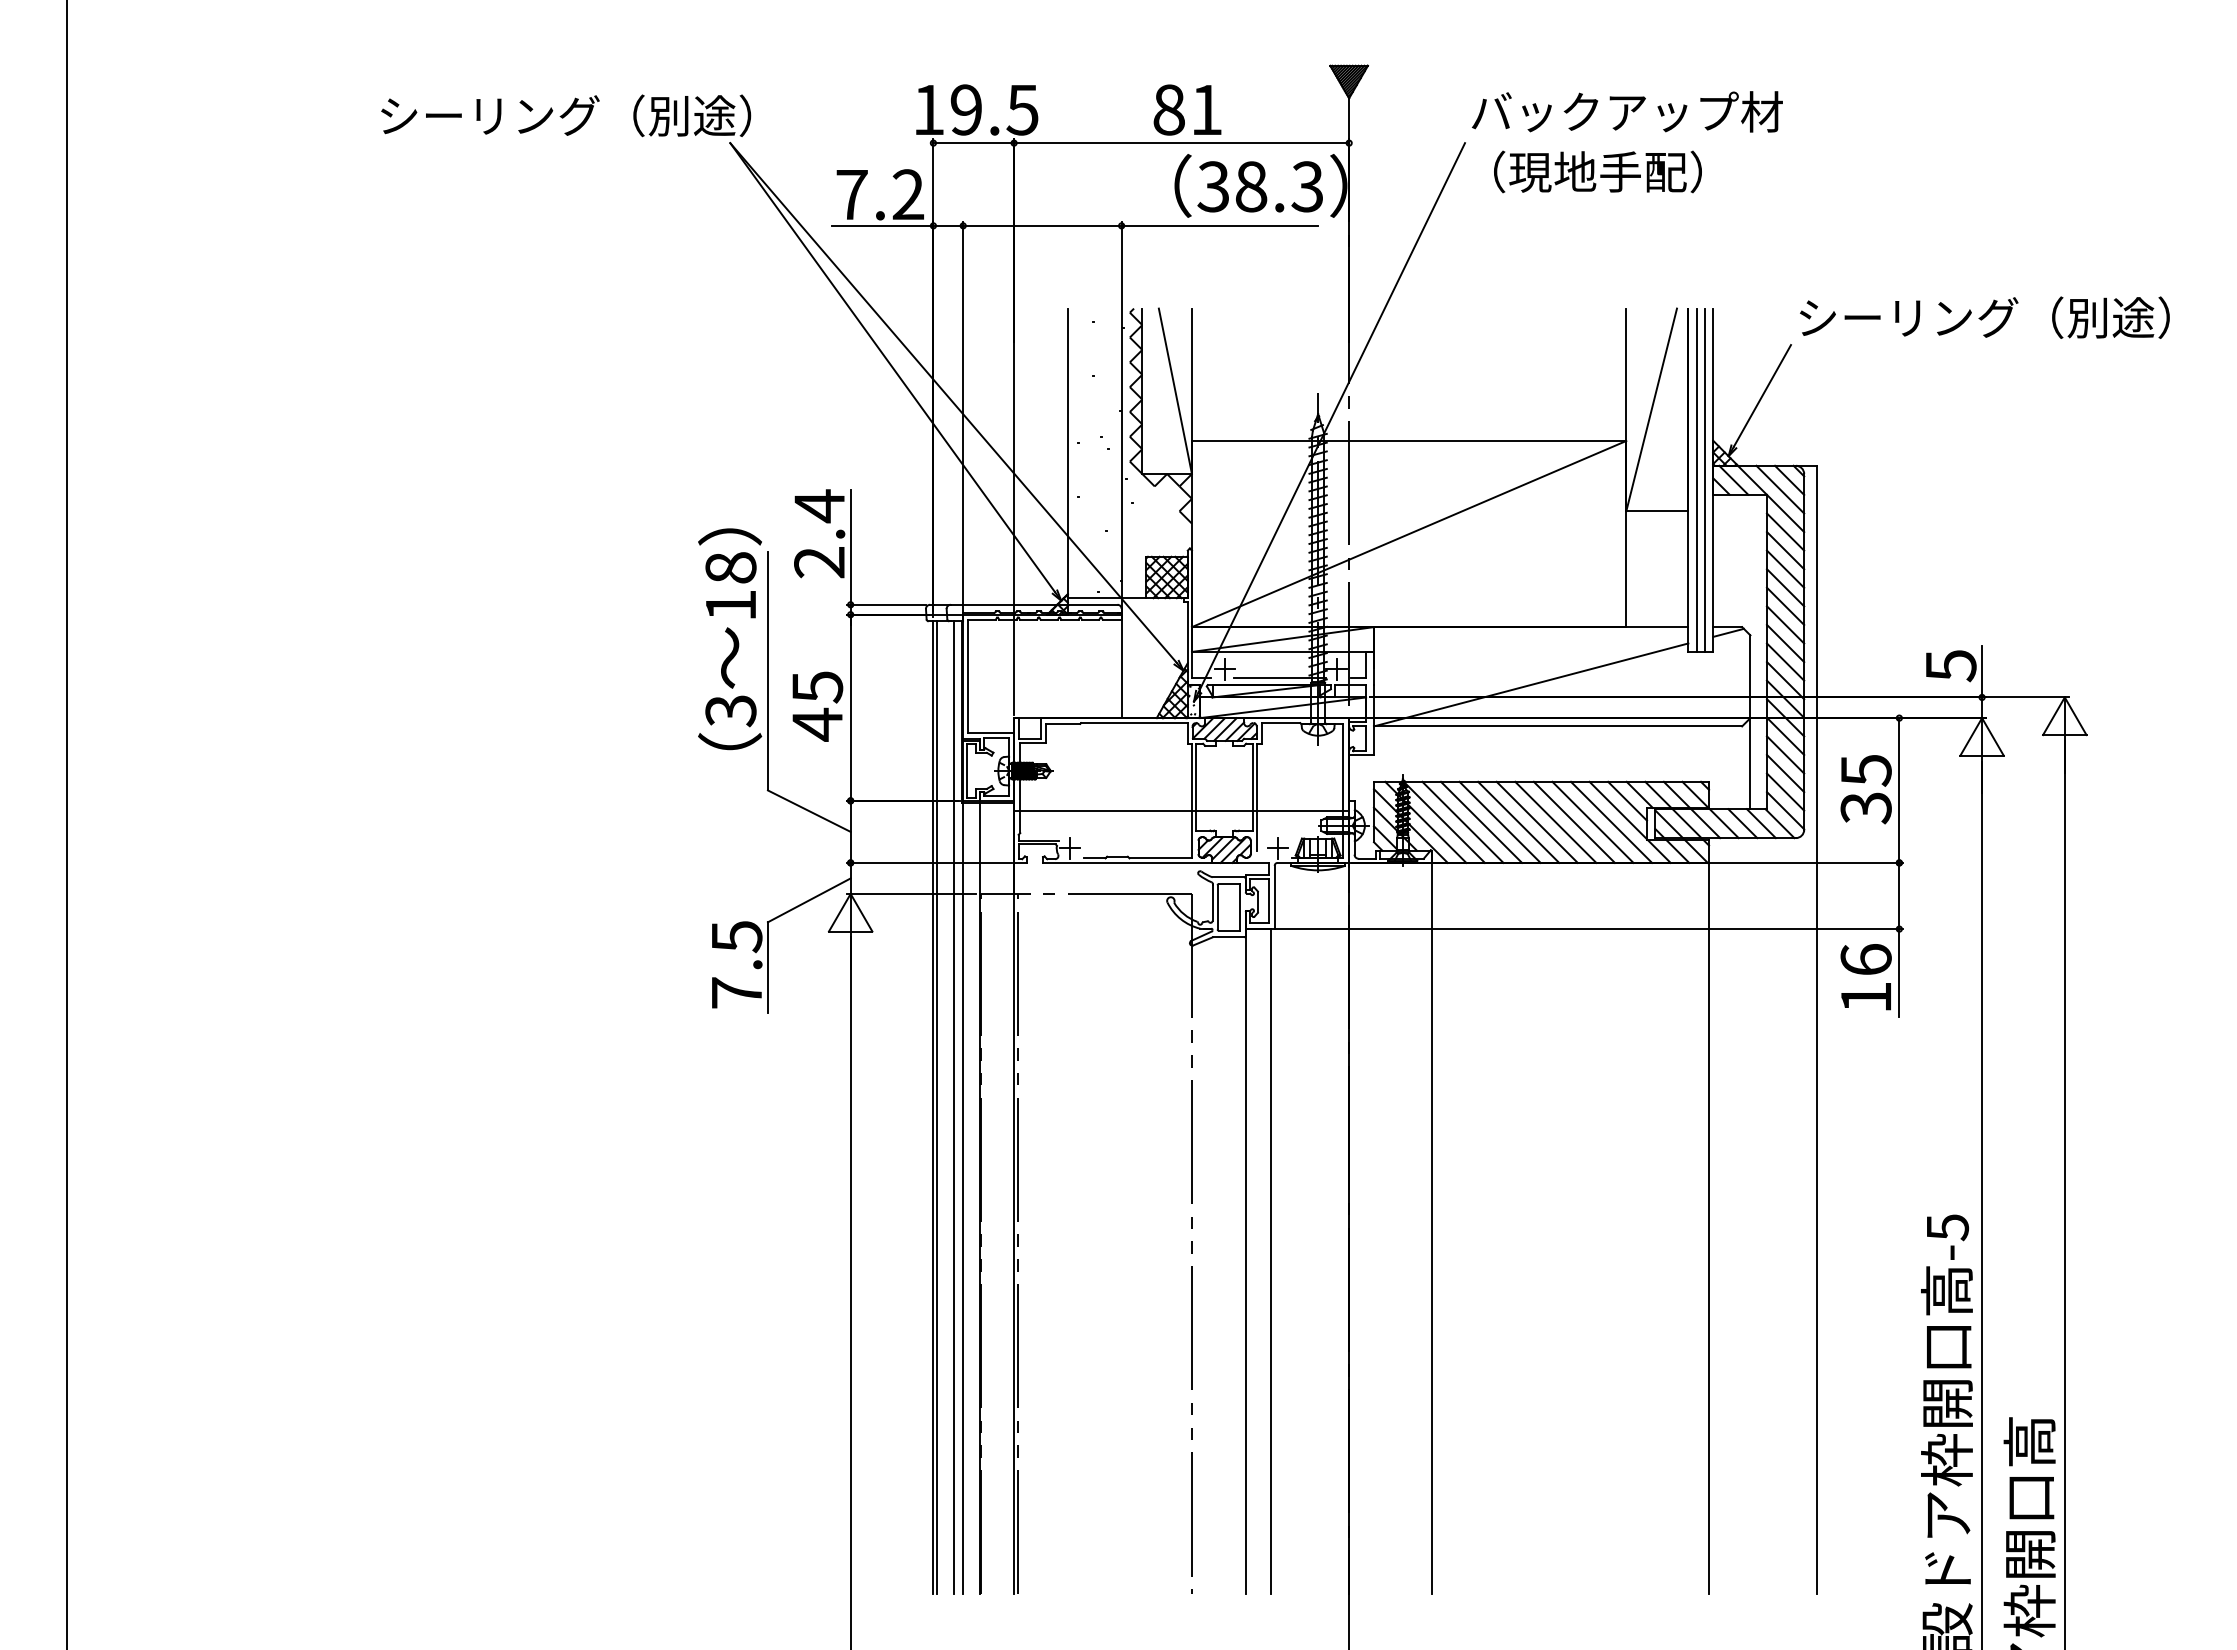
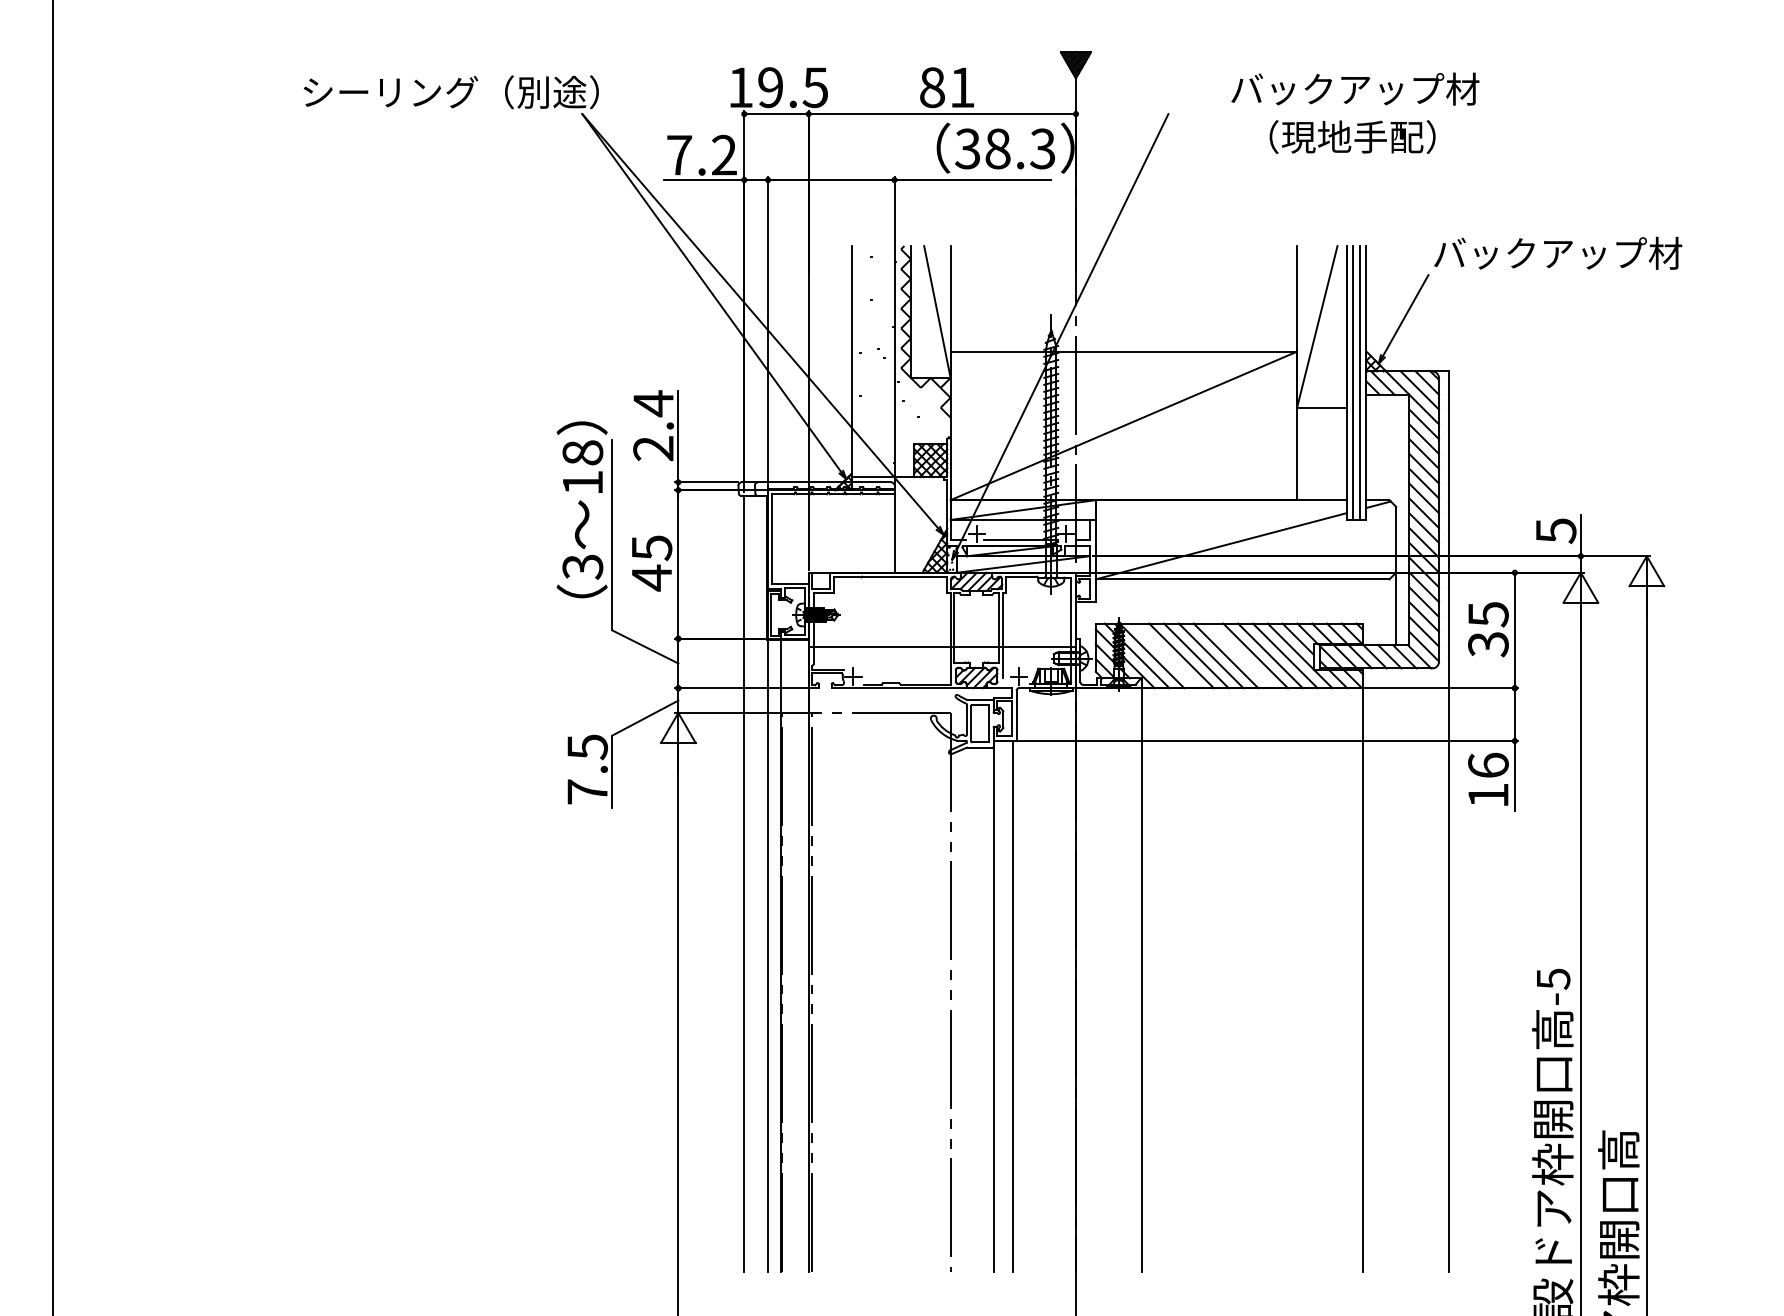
text: (1627, 111) -> (1355, 88), moved
text: (1597, 171) -> (1352, 136), moved
text: (1983, 317) -> (1582, 253), シーリング（別途） -> バックアップ材
line: (1462, 821) -> (1166, 655), removed
line: (1555, 821) -> (1240, 655), removed
line: (936, 1107) -> (746, 883), removed
line: (954, 1107) -> (761, 883), removed

